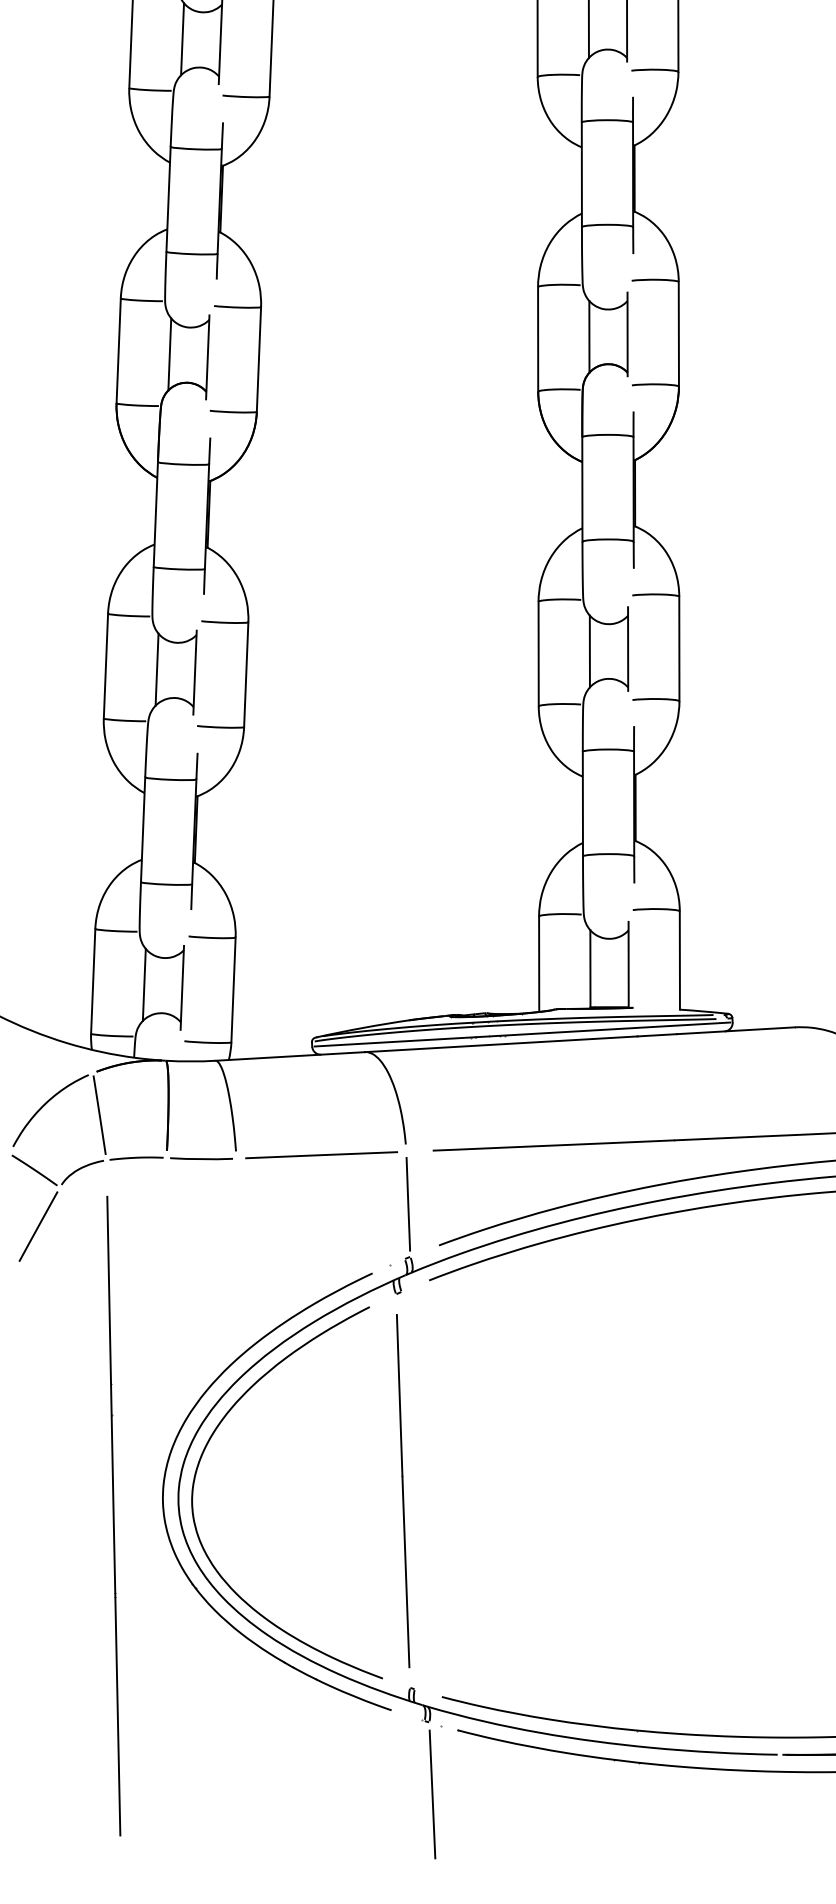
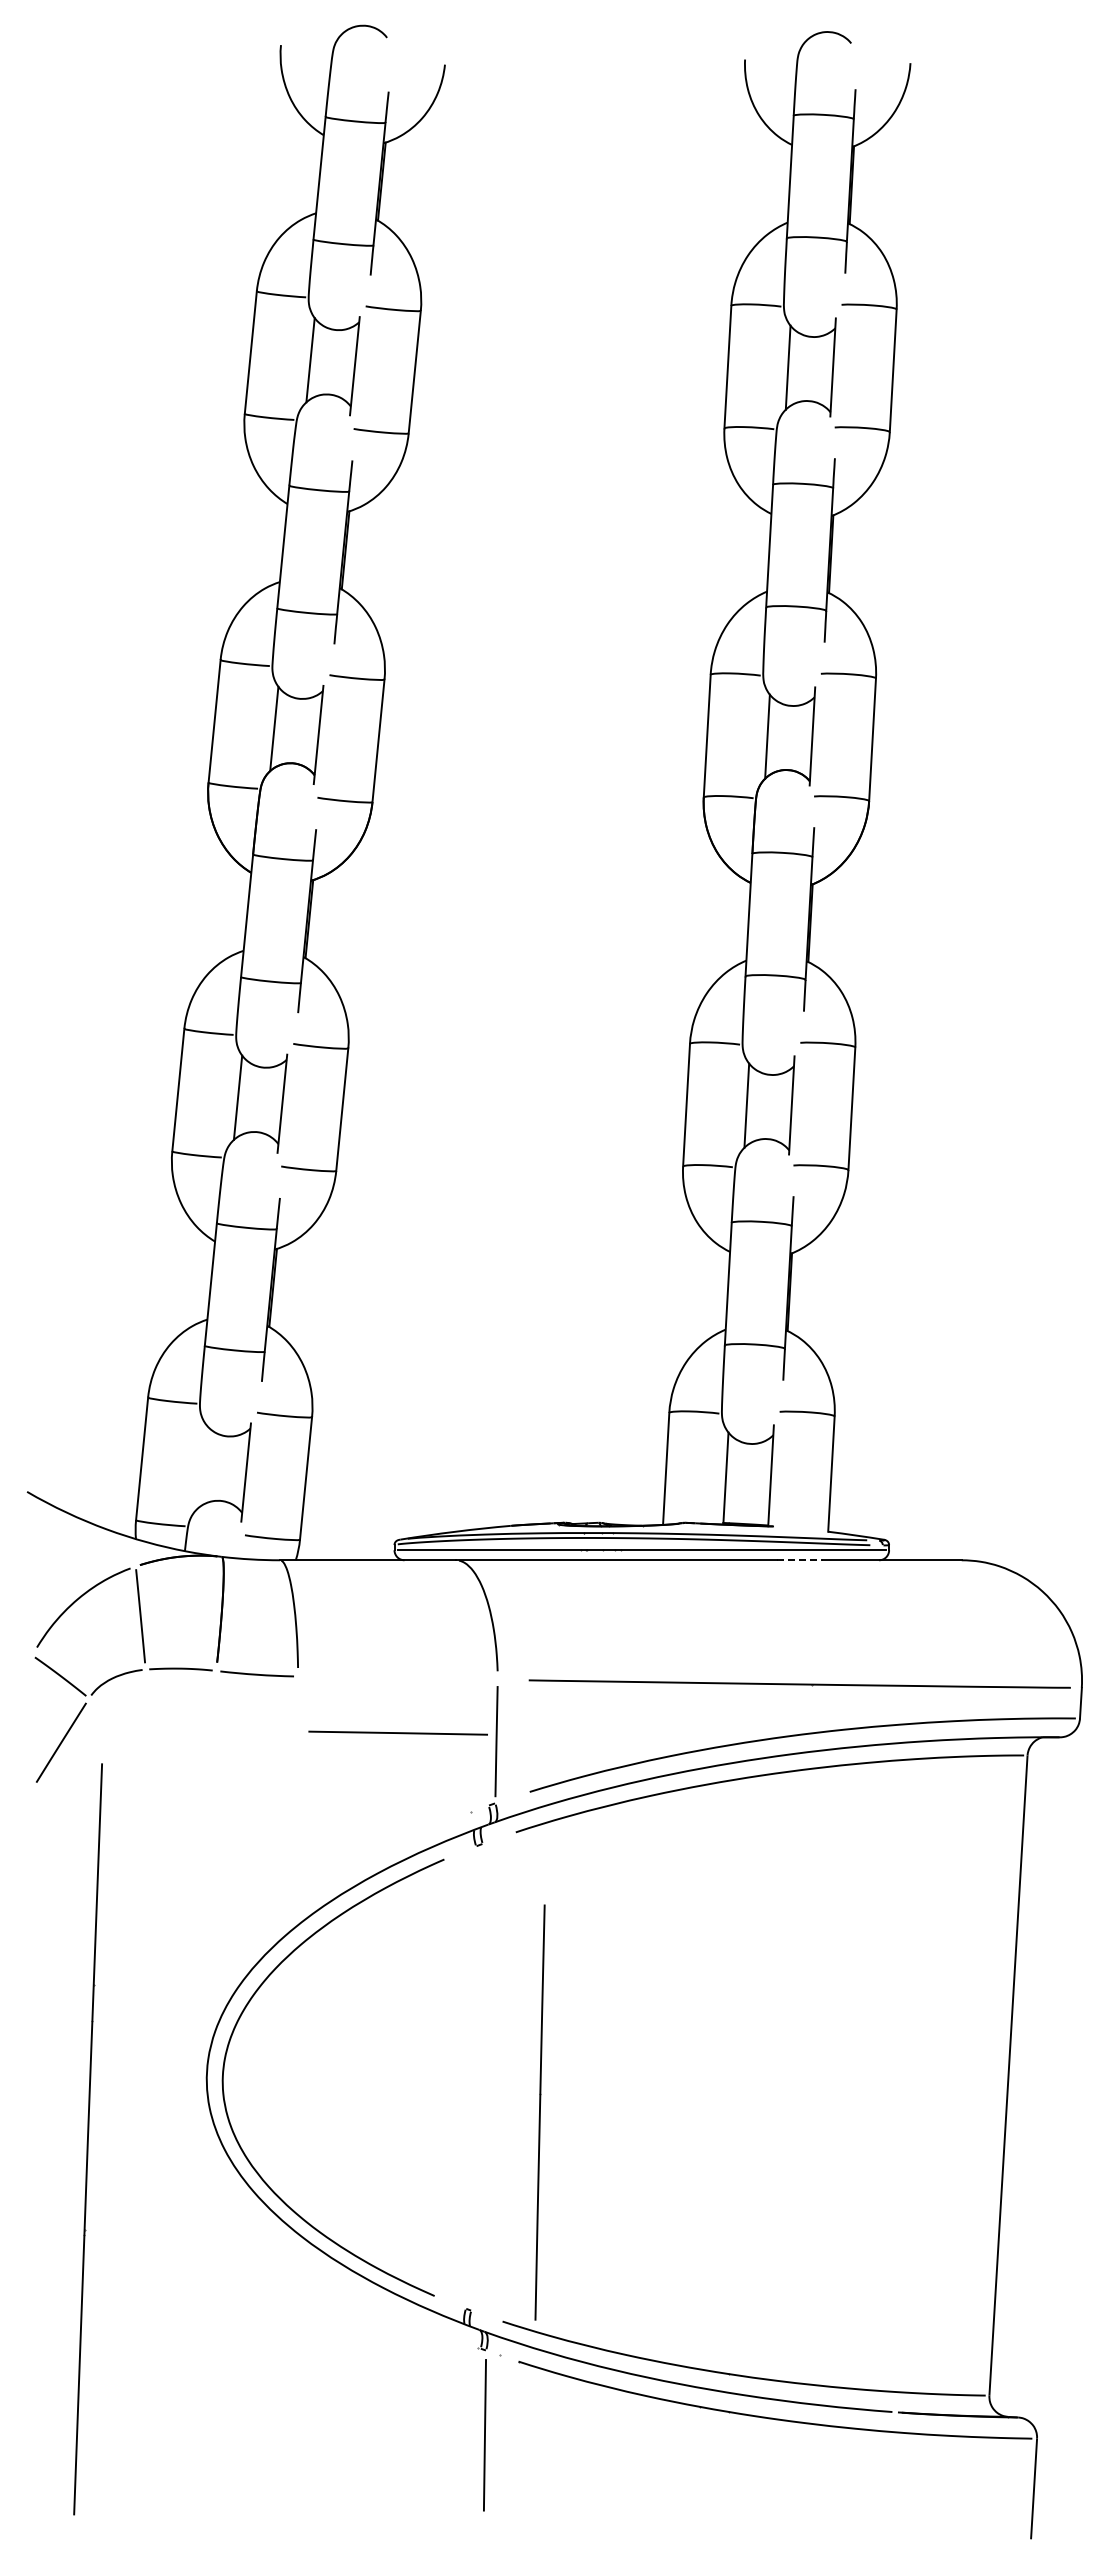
line: (144, 984) -> (201, 1466), removed
line: (657, 1035) -> (800, 1560), solid -> dashed
line: (321, 1154) -> (397, 1732), moved
line: (402, 1491) -> (539, 2112), moved
part: (164, 1494) -> (190, 2065), removed
line: (113, 1516) -> (87, 2139), moved

